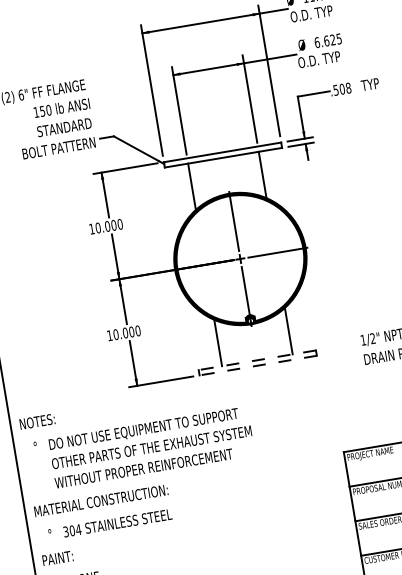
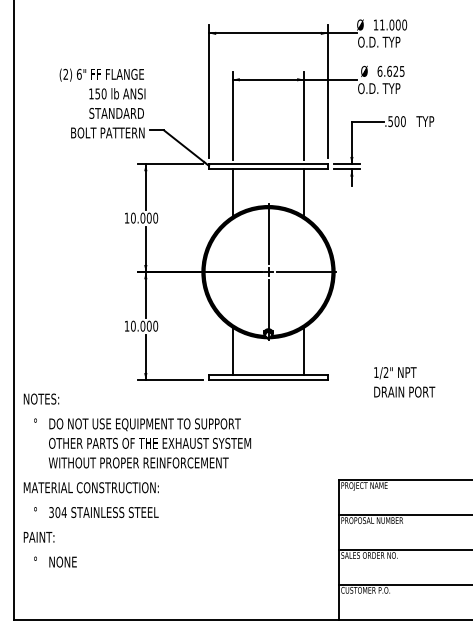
text: (348, 88) -> (403, 121), .508 -> .500
line: (256, 360) -> (267, 374), dashed -> solid
line: (257, 366) -> (267, 380), dashed -> solid

